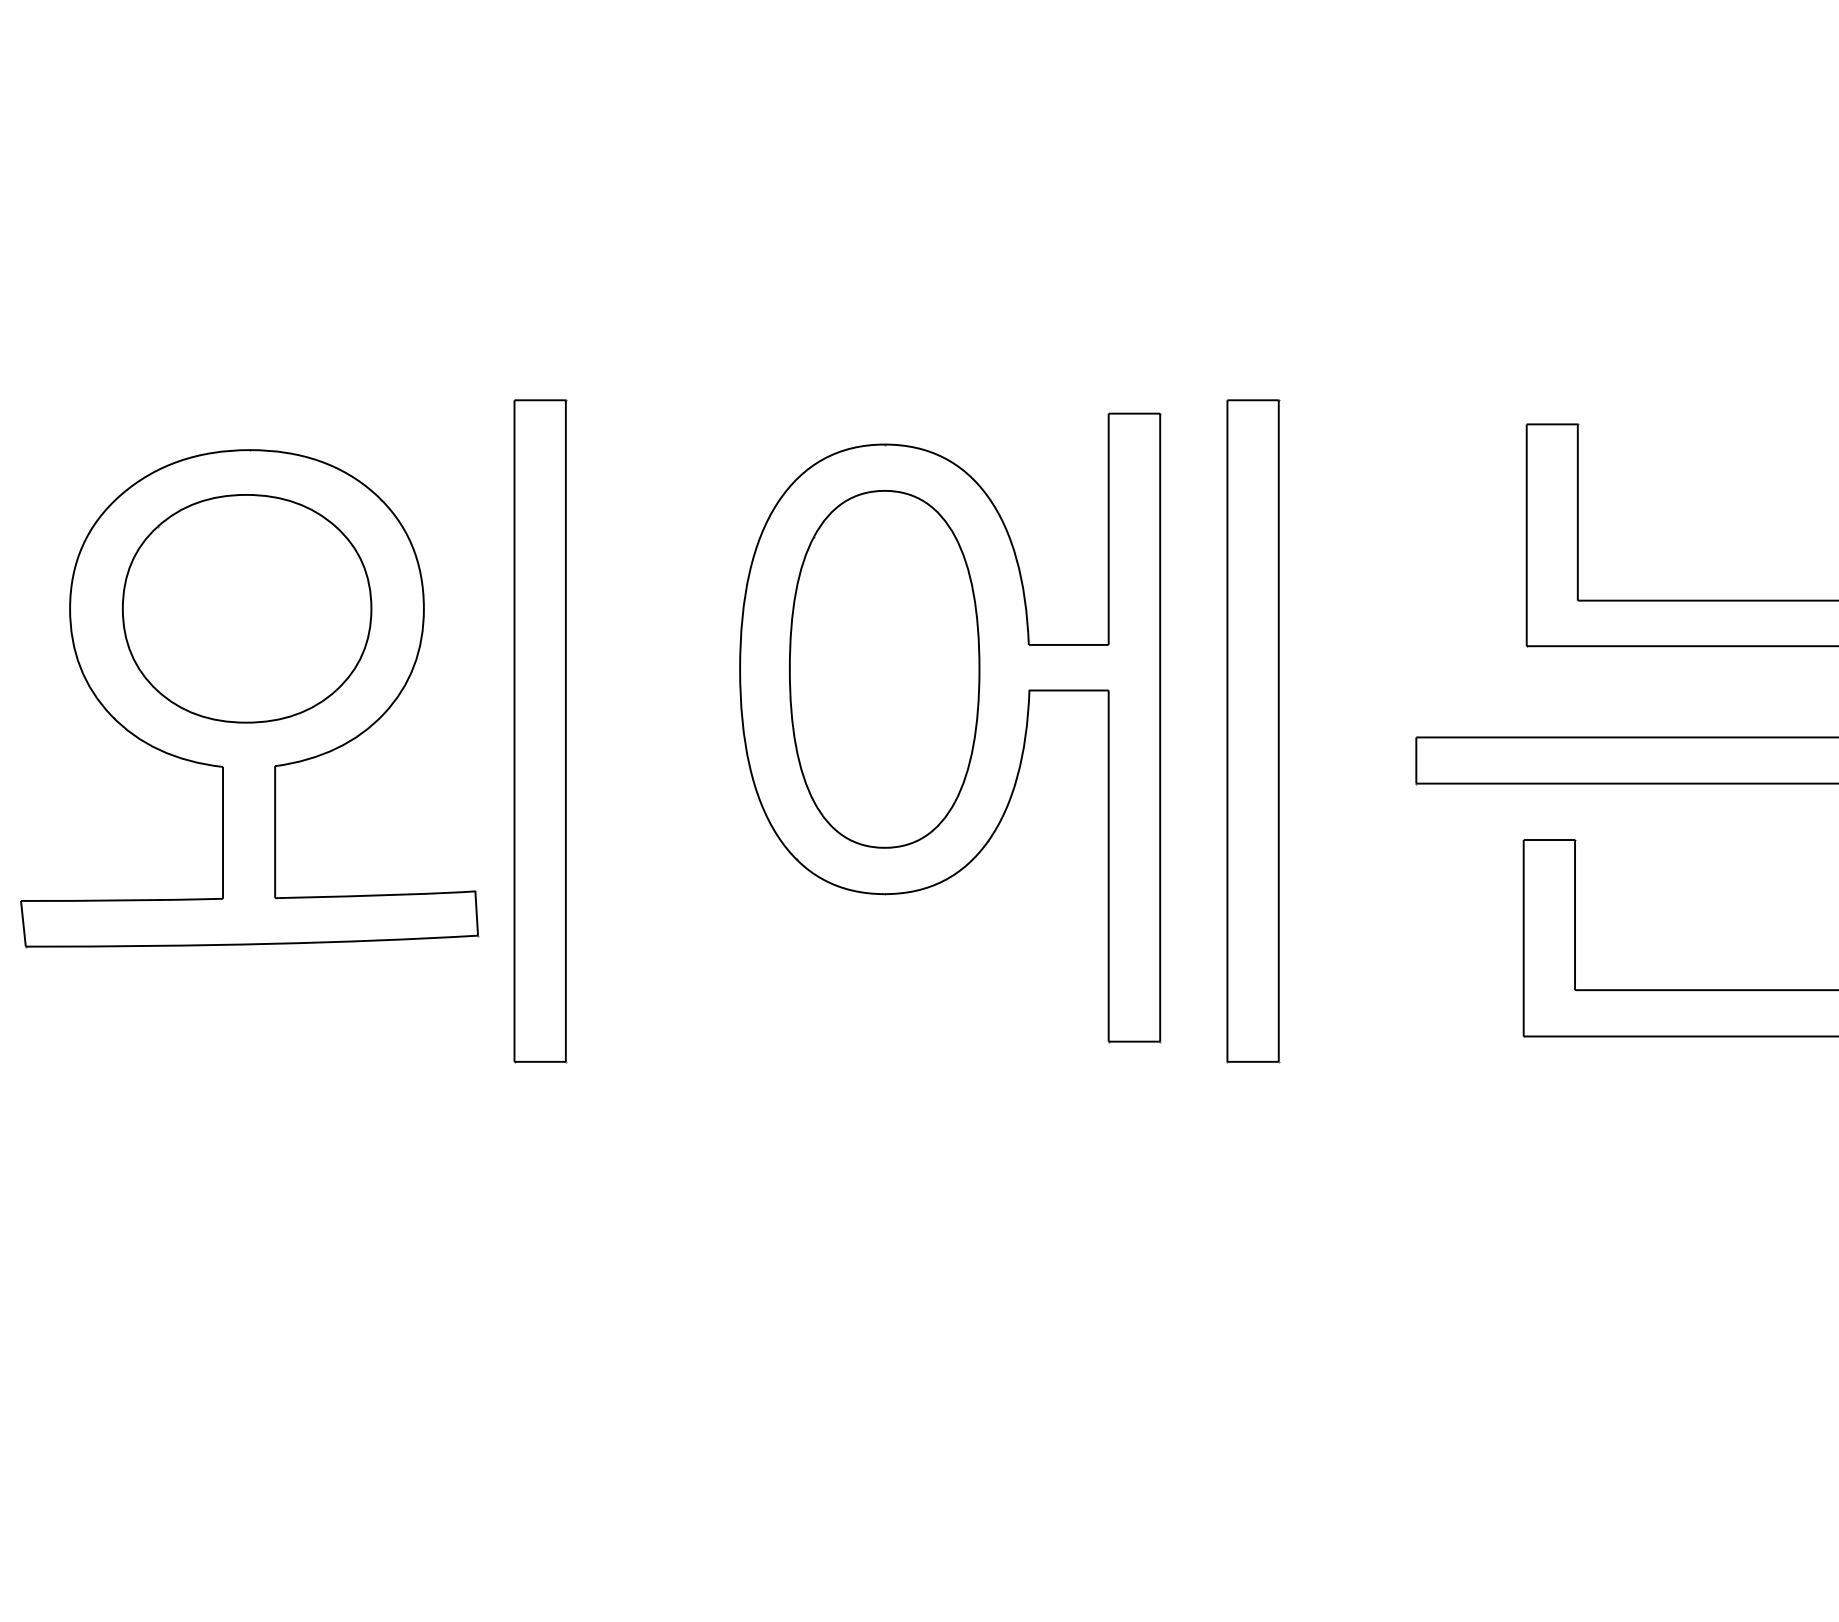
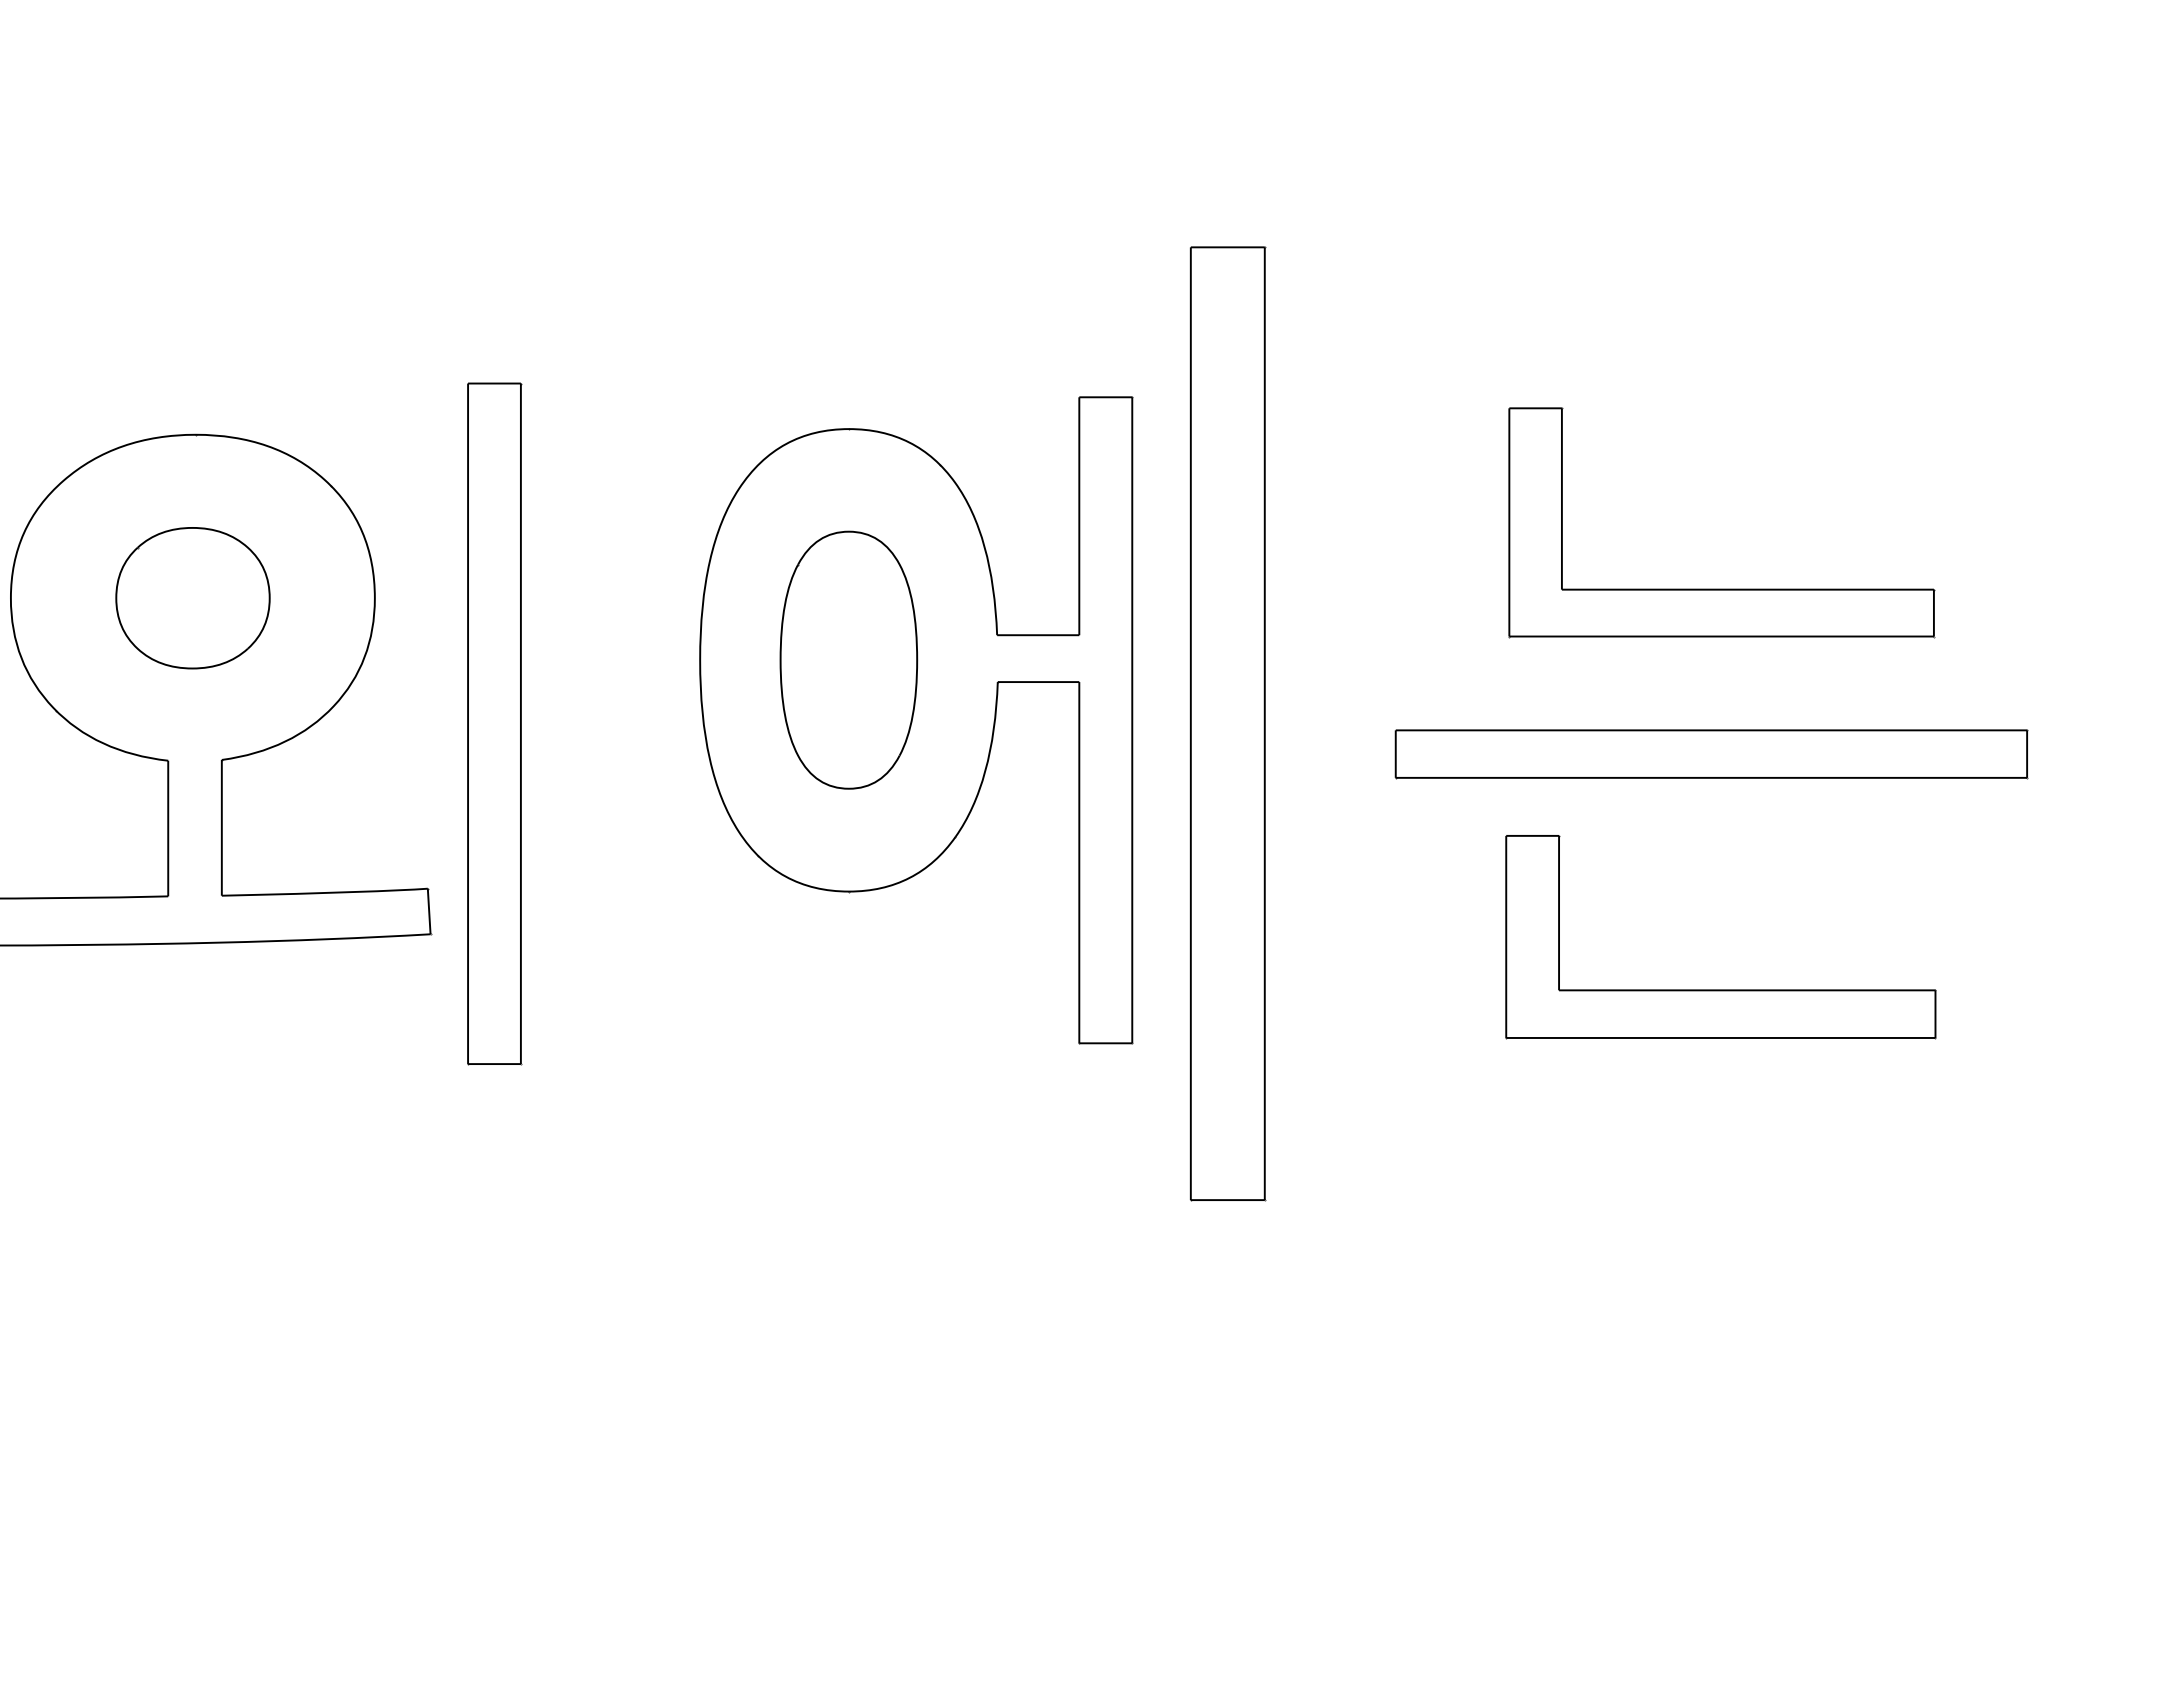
part: (246, 609) -> (192, 598), size x0.6
part: (884, 668) -> (848, 659), size x0.7
part: (1252, 730) -> (1227, 723), size x1.4

